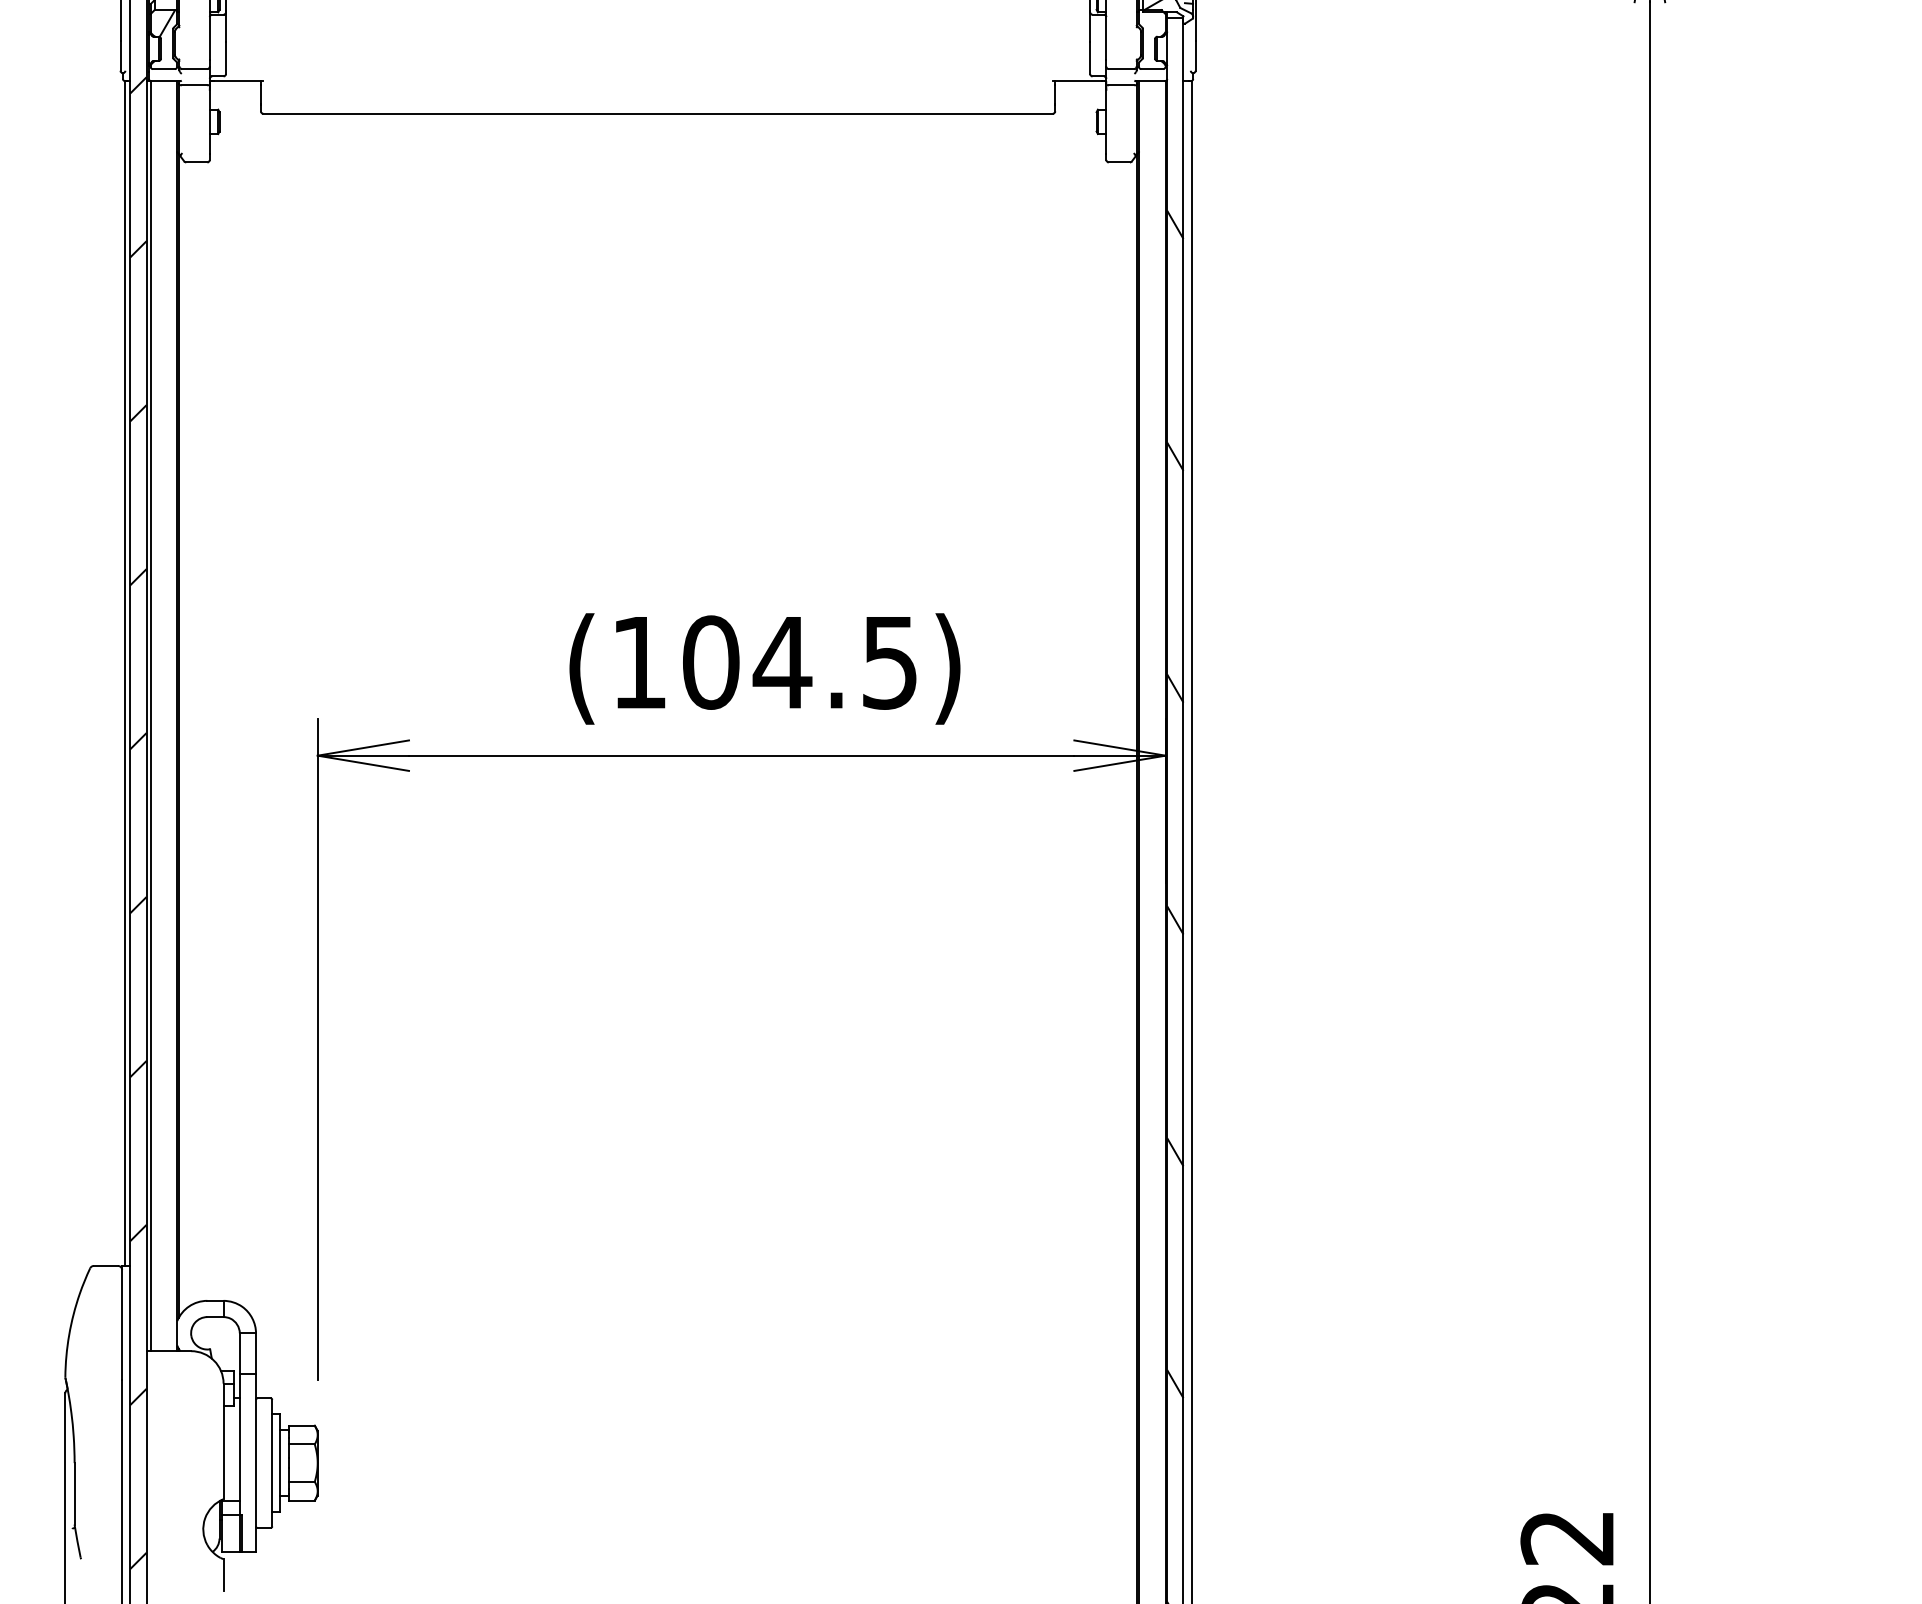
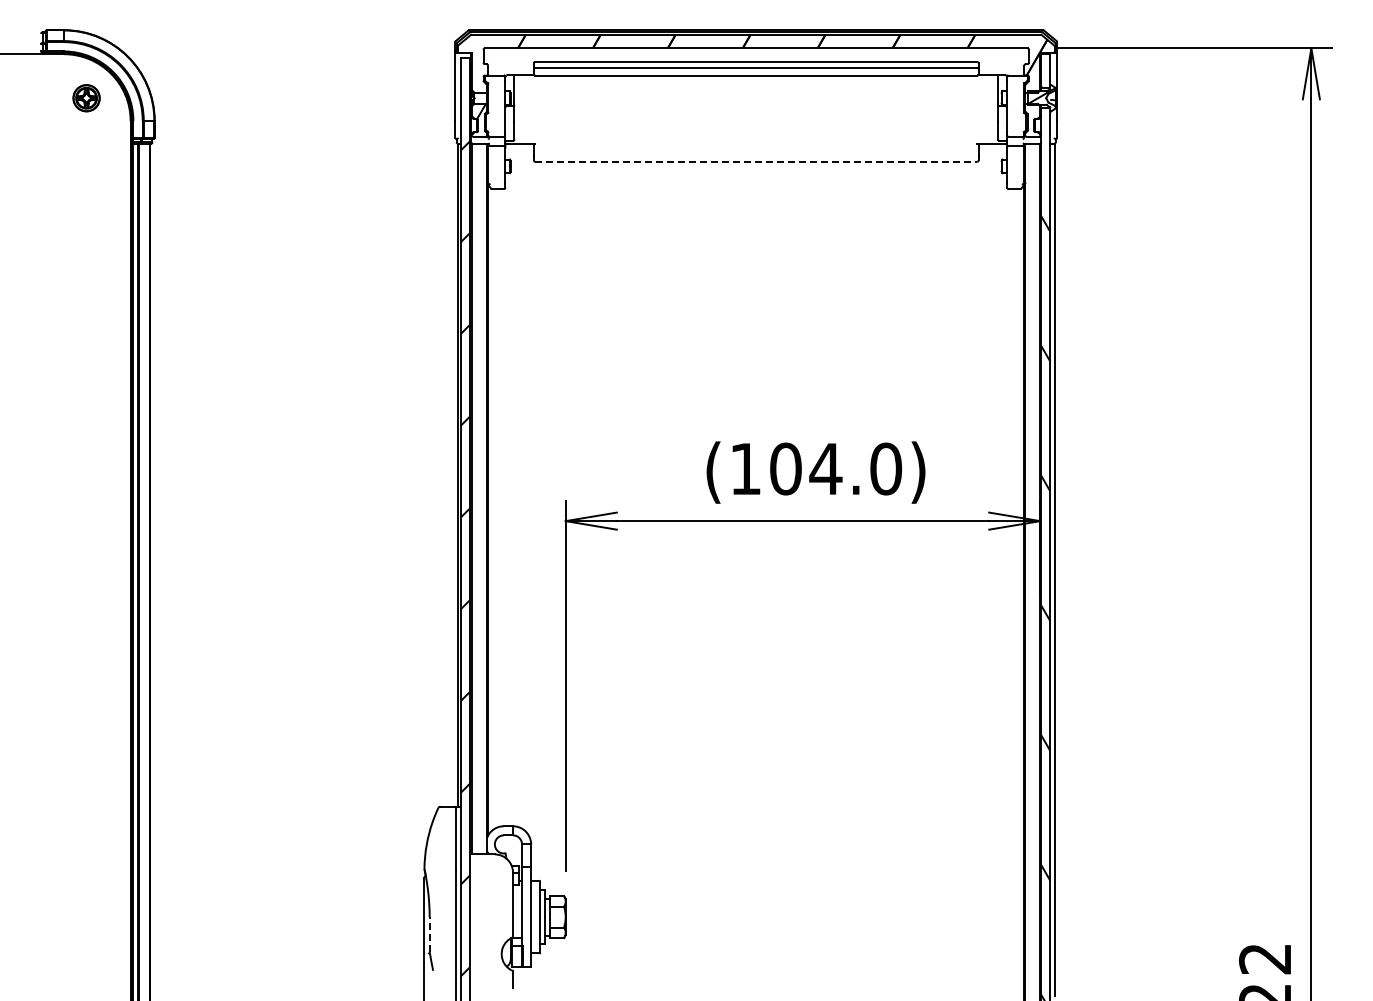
line: (658, 113) -> (756, 161), solid -> dashed
text: (890, 661) -> (886, 468), (104.5) -> (104.0)
line: (74, 1492) -> (429, 933), solid -> dashed

